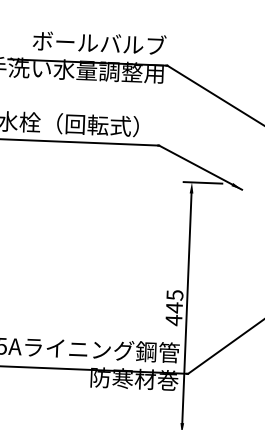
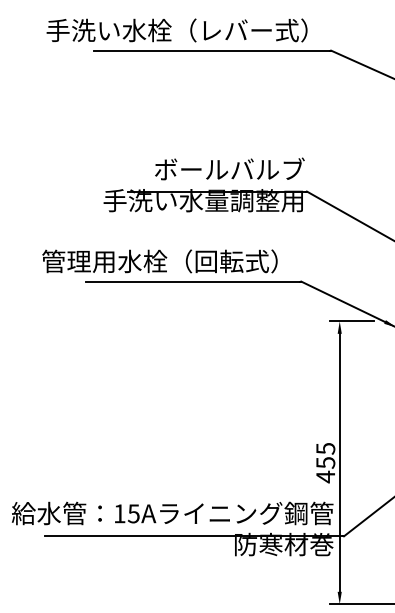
text: (174, 307) -> (325, 462), 445 -> 455

